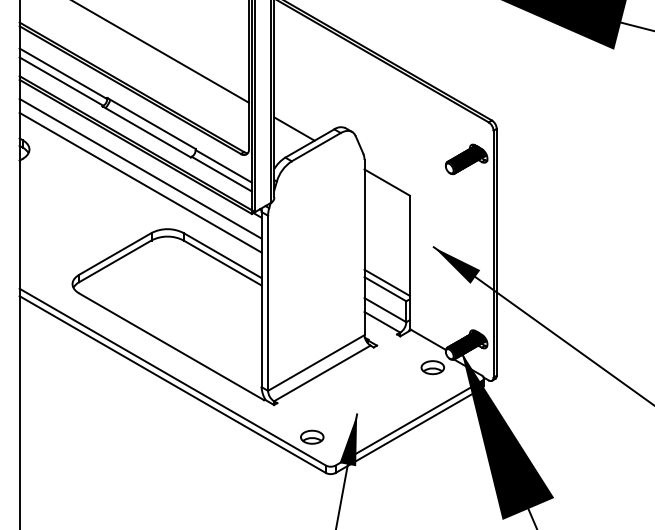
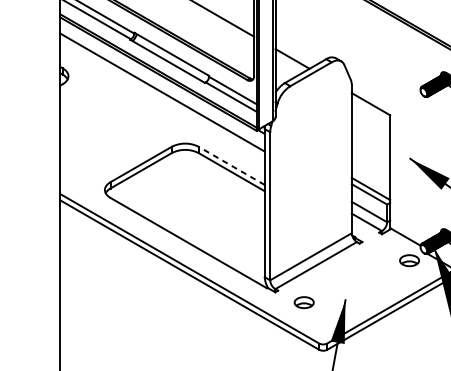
line: (140, 182) -> (162, 104), removed
line: (222, 255) -> (231, 165), solid -> dashed
part: (312, 436) -> (304, 302), moved

